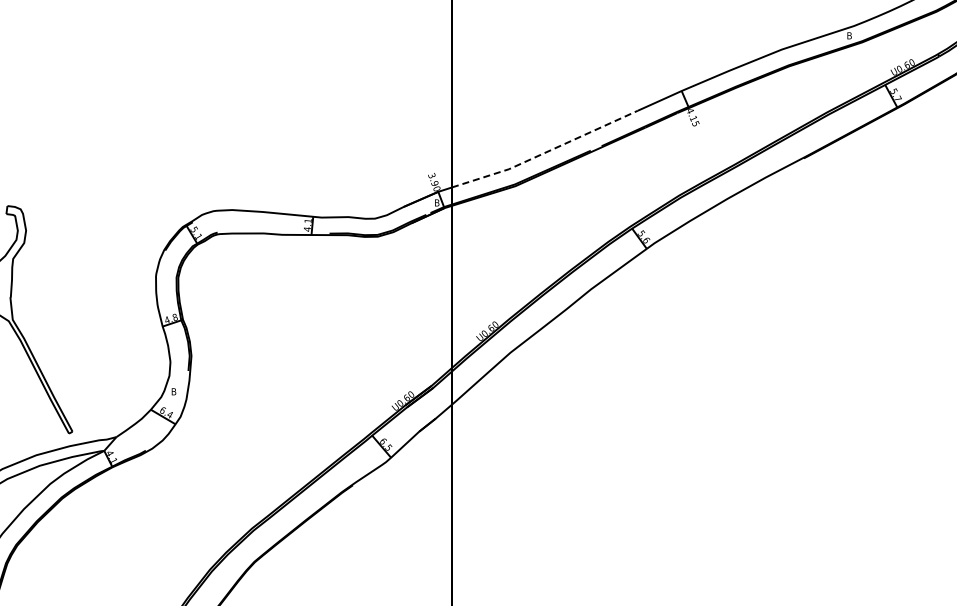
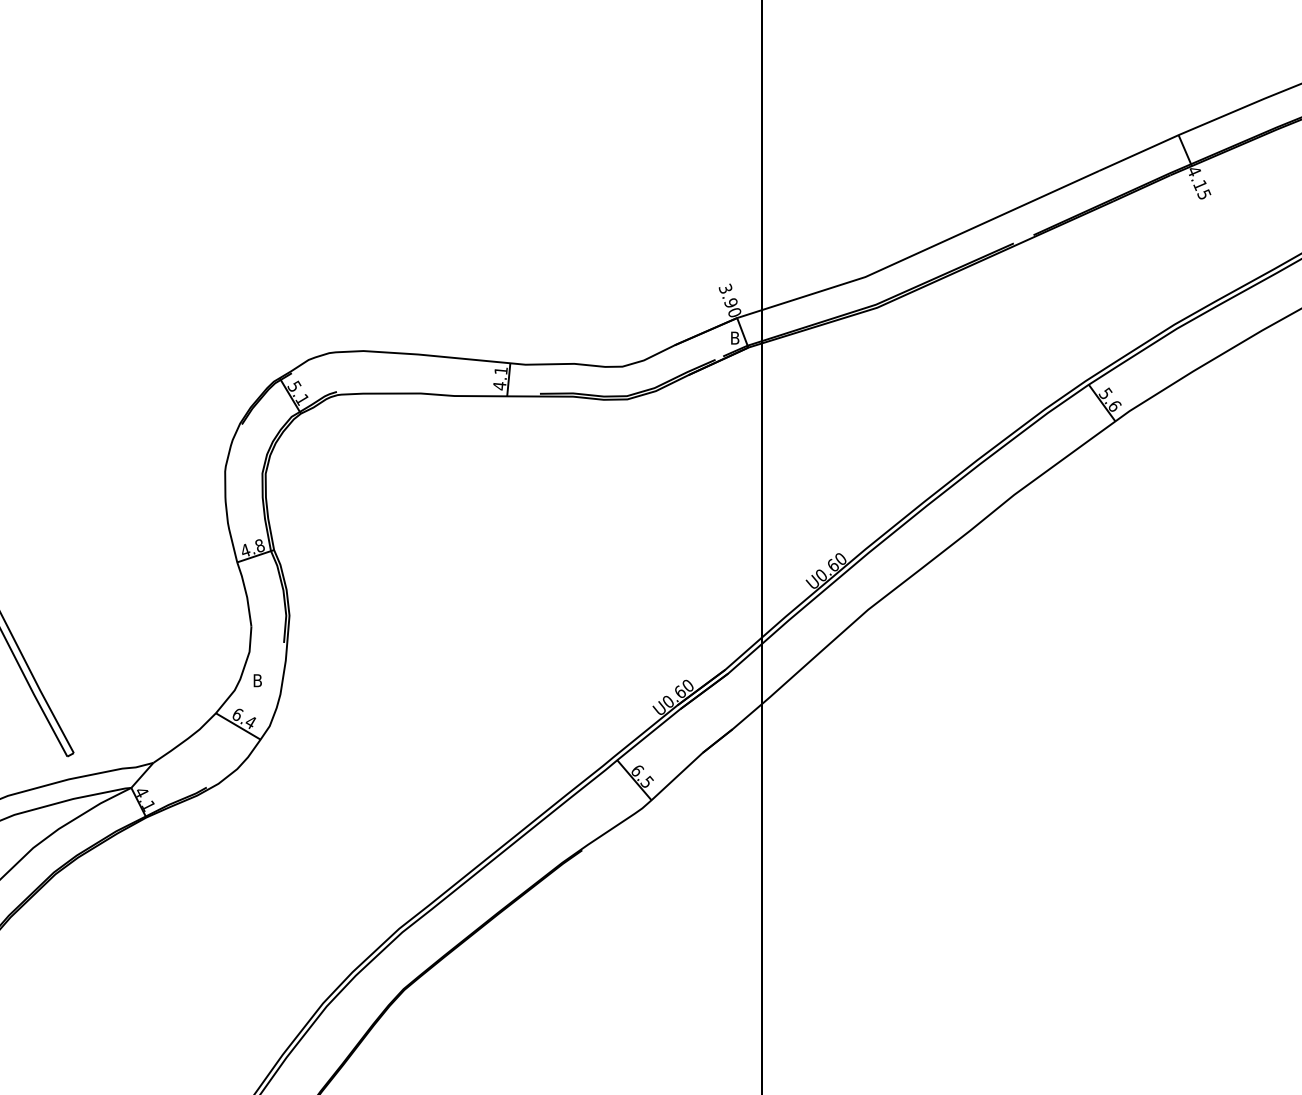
line: (546, 152) -> (933, 246), dashed -> solid

